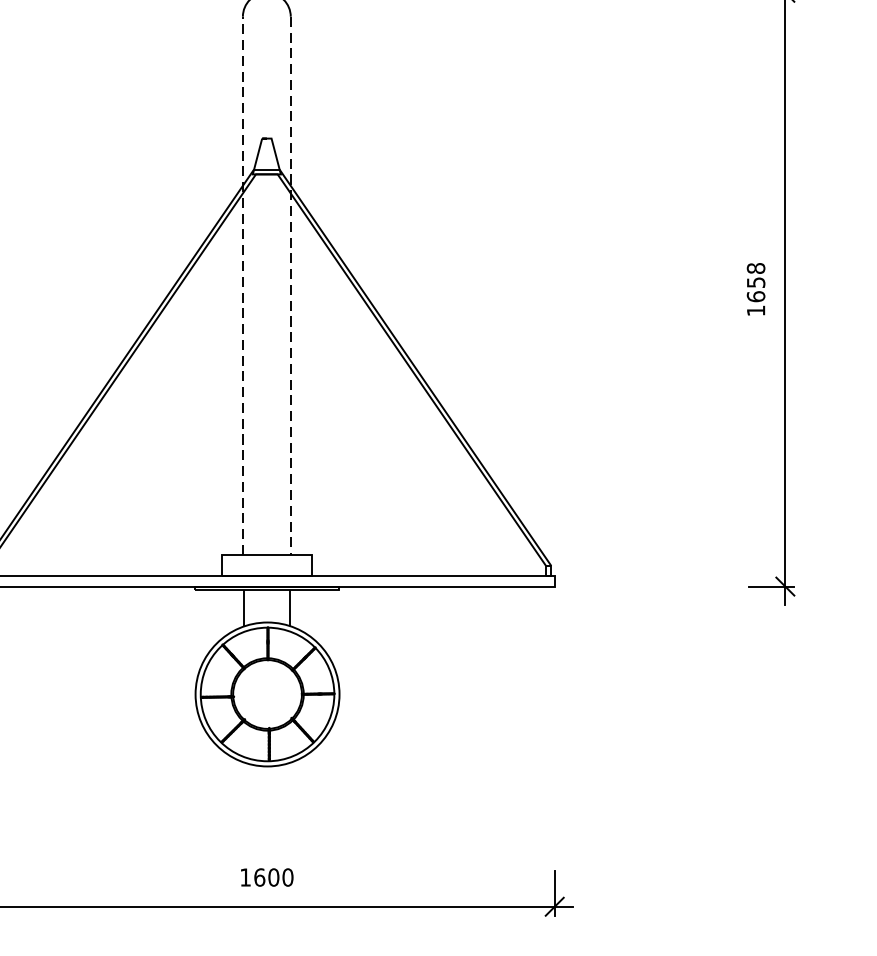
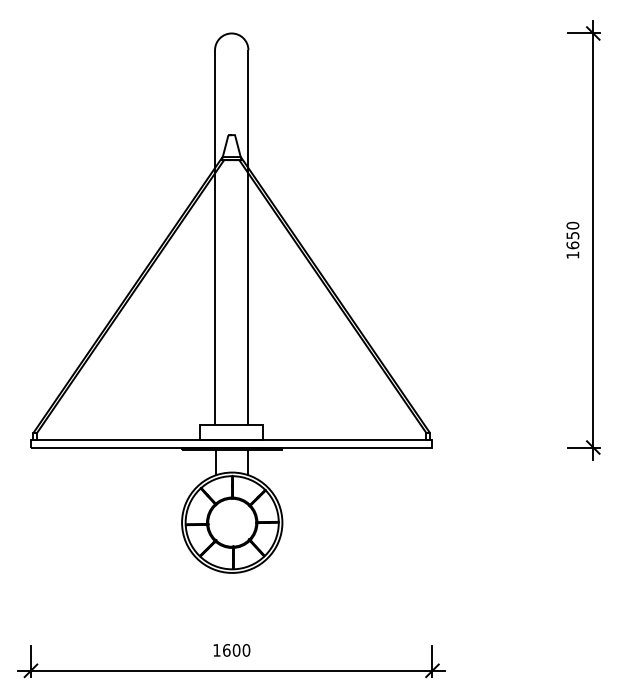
text: (755, 268) -> (572, 225), 1658 -> 1650
line: (243, 285) -> (215, 237), dashed -> solid
line: (290, 285) -> (248, 237), dashed -> solid

